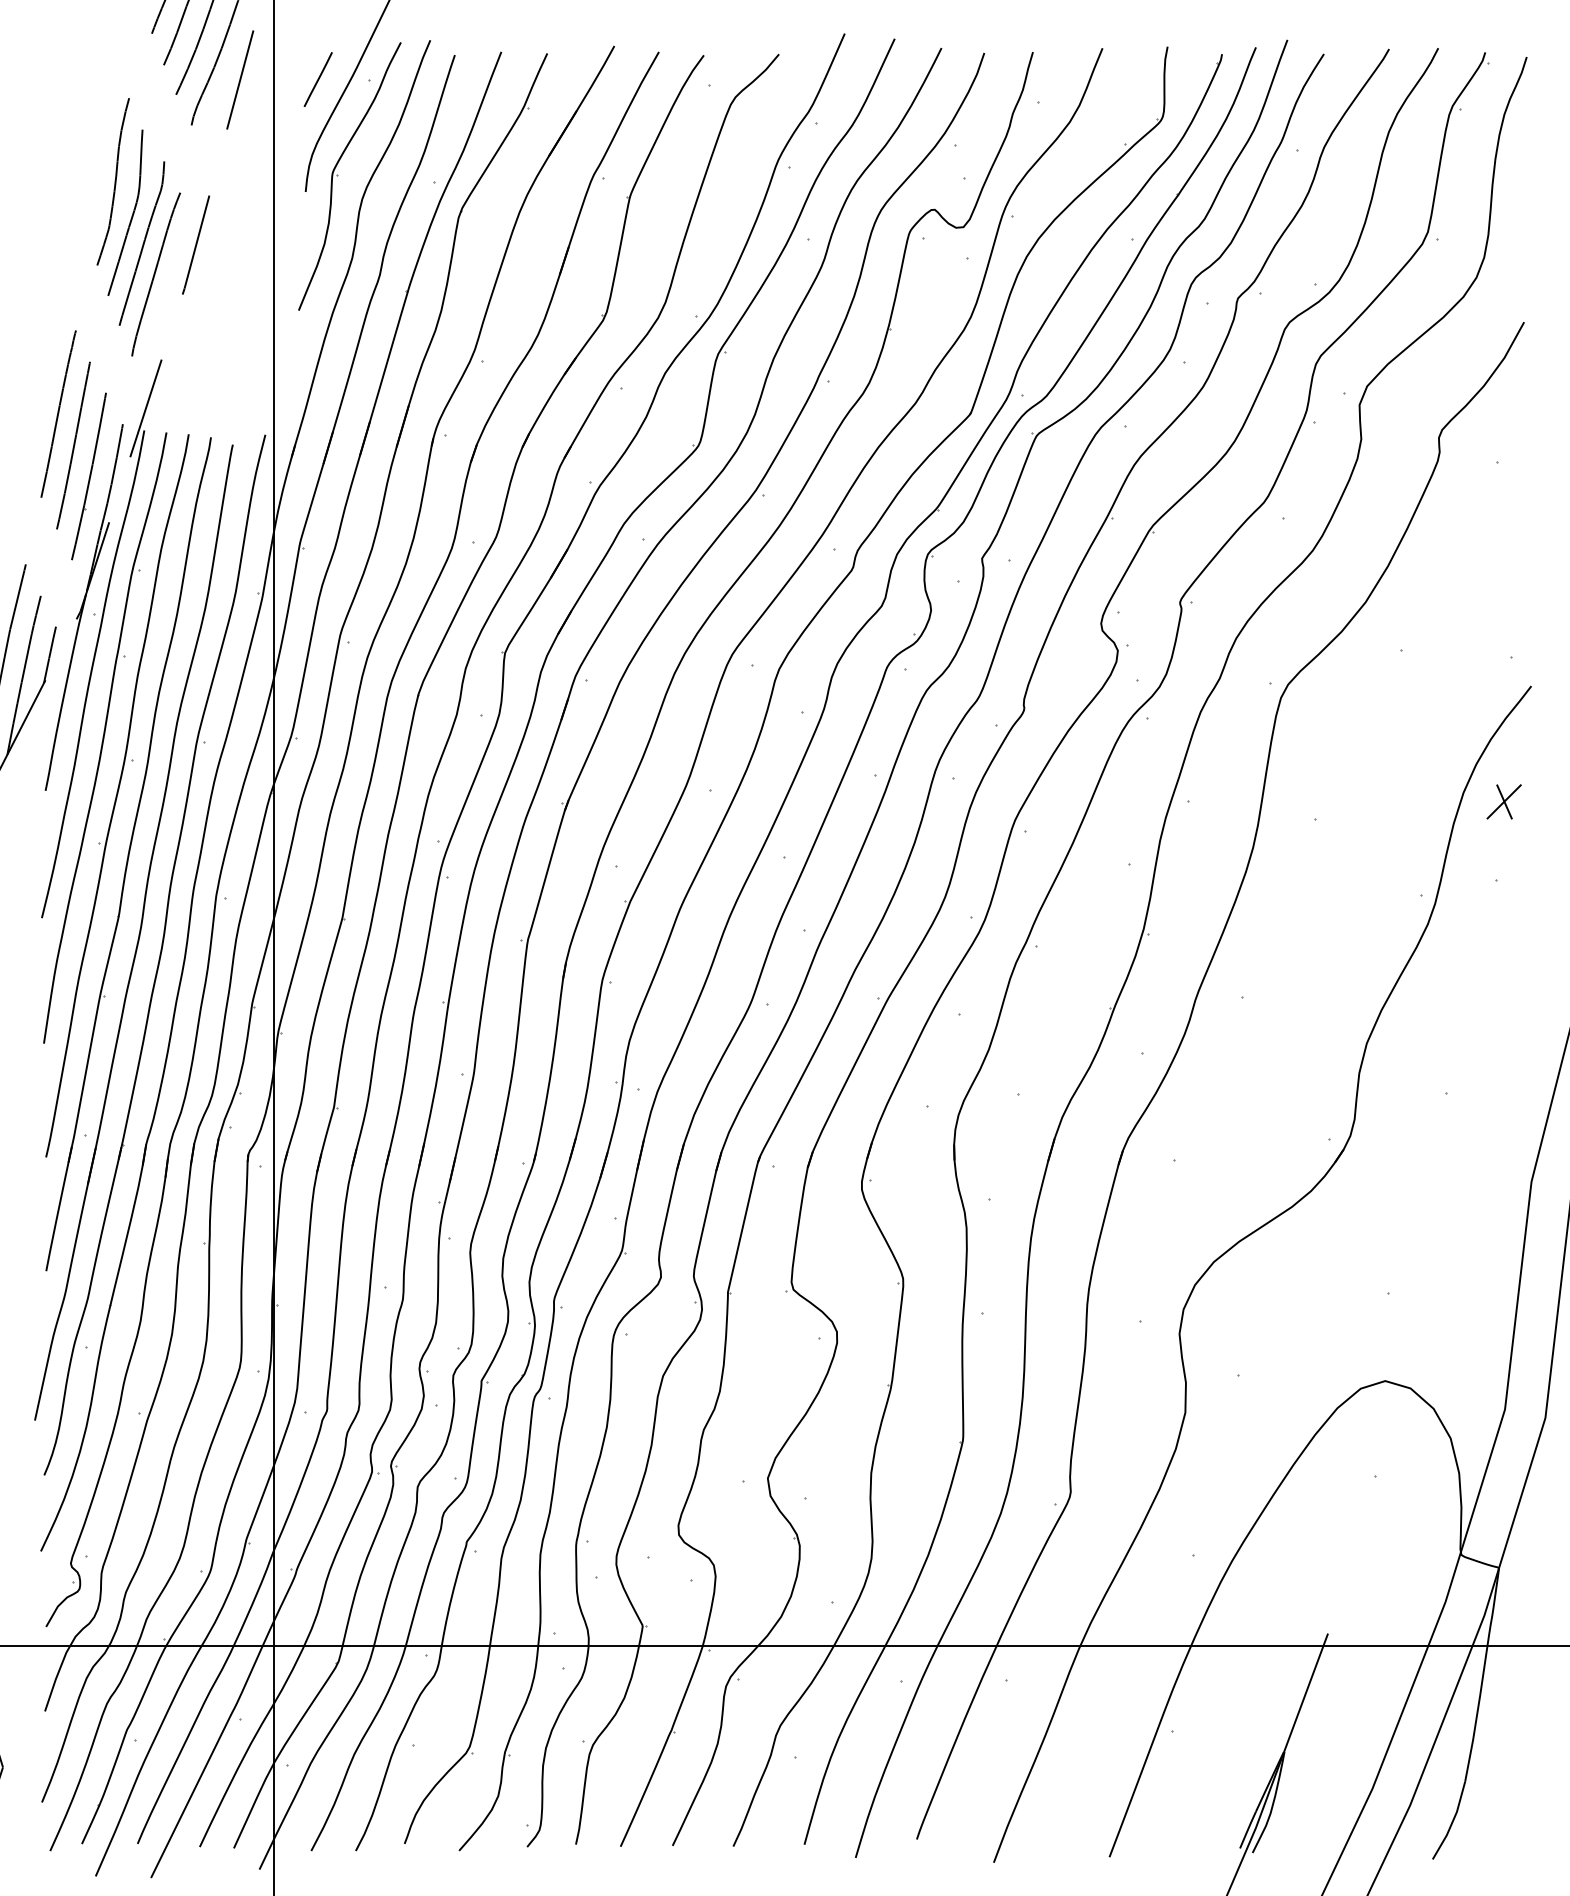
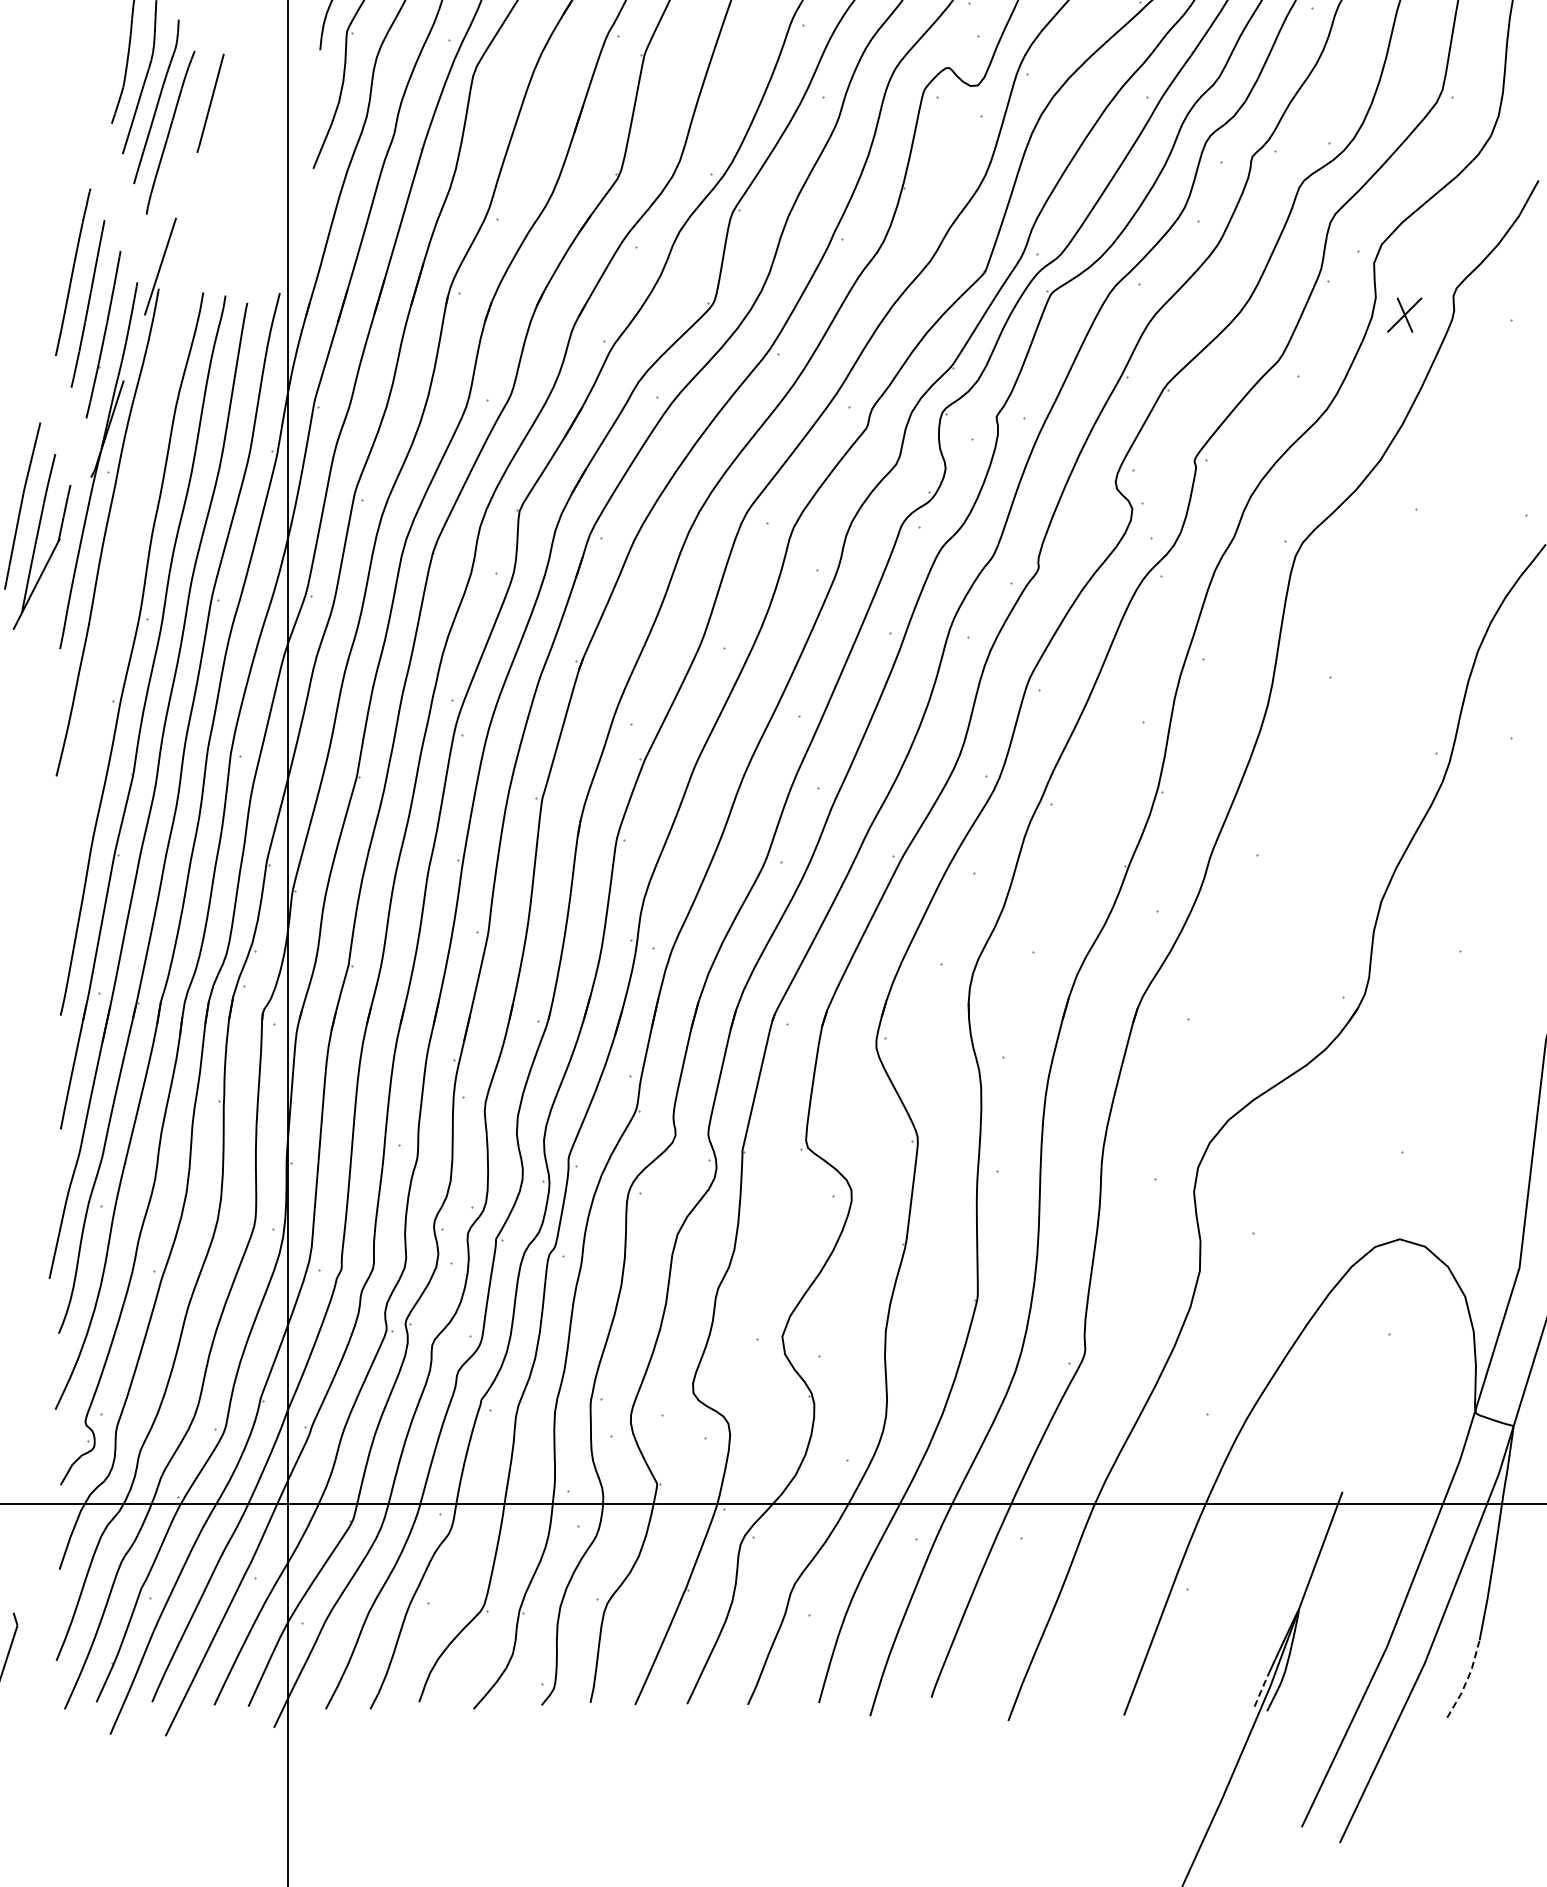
part: (105, 737) -> (120, 595), removed
part: (1503, 801) -> (1404, 314), moved
line: (1452, 1821) -> (1467, 1679), solid -> dashed
line: (1247, 1830) -> (1262, 1688), solid -> dashed

